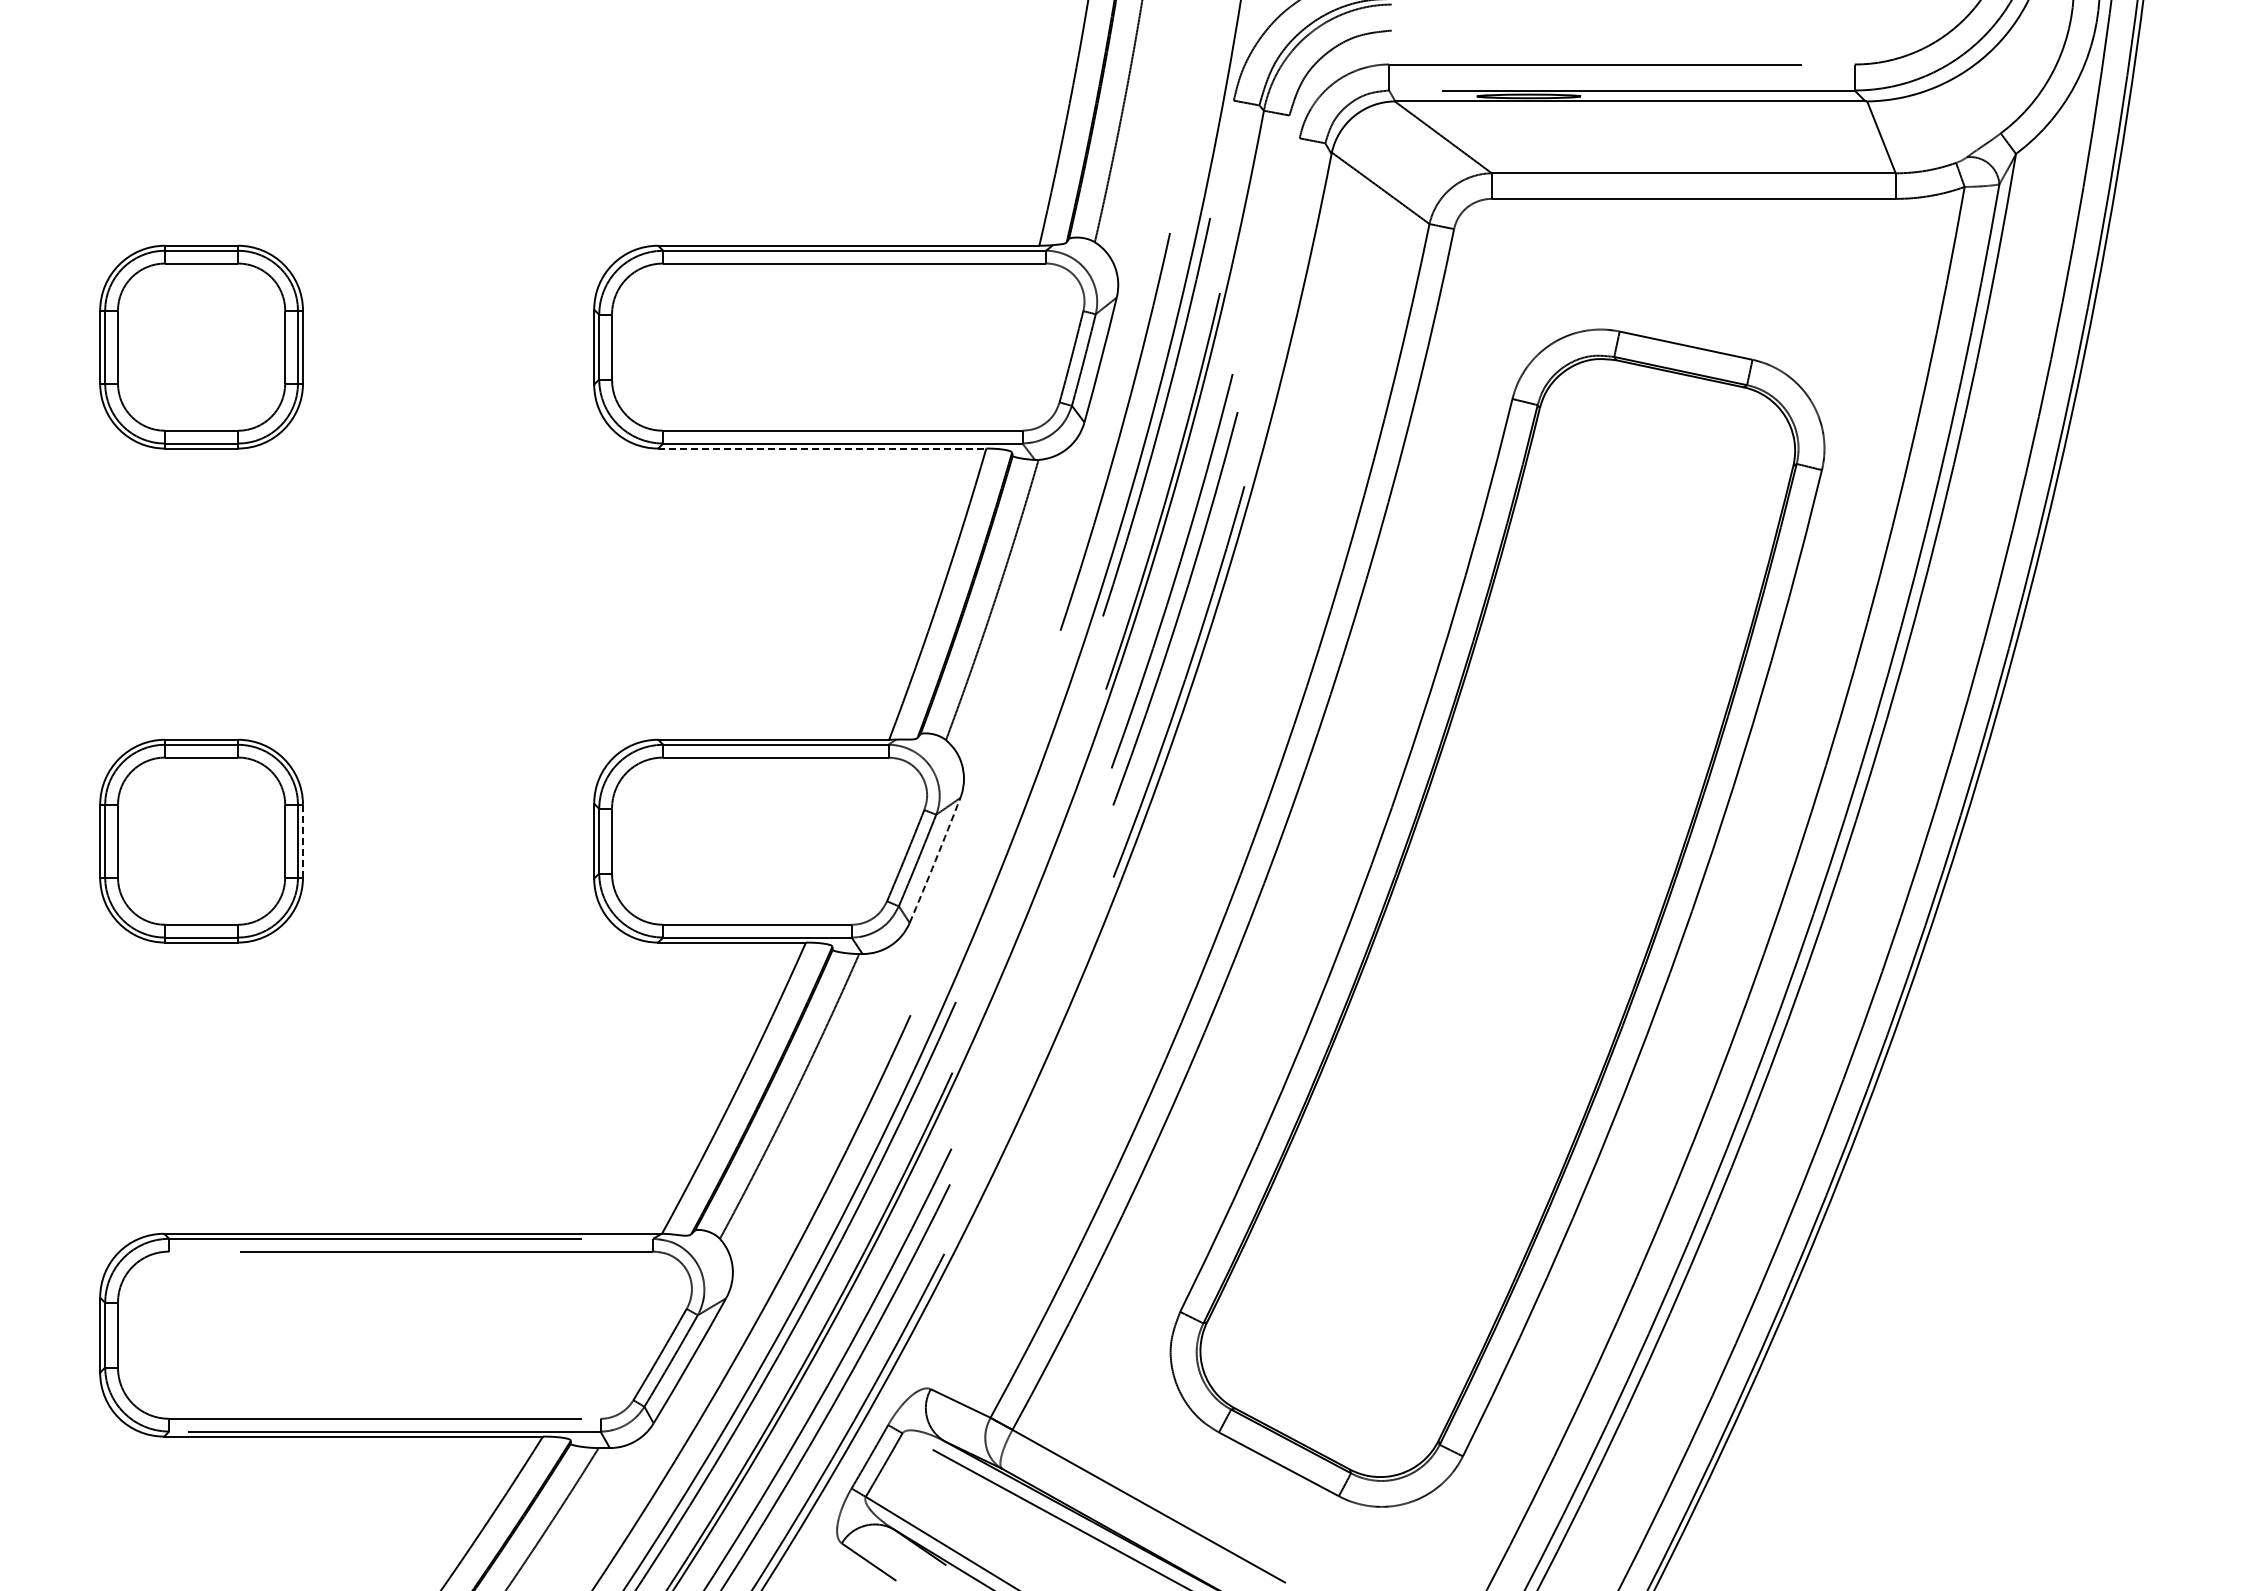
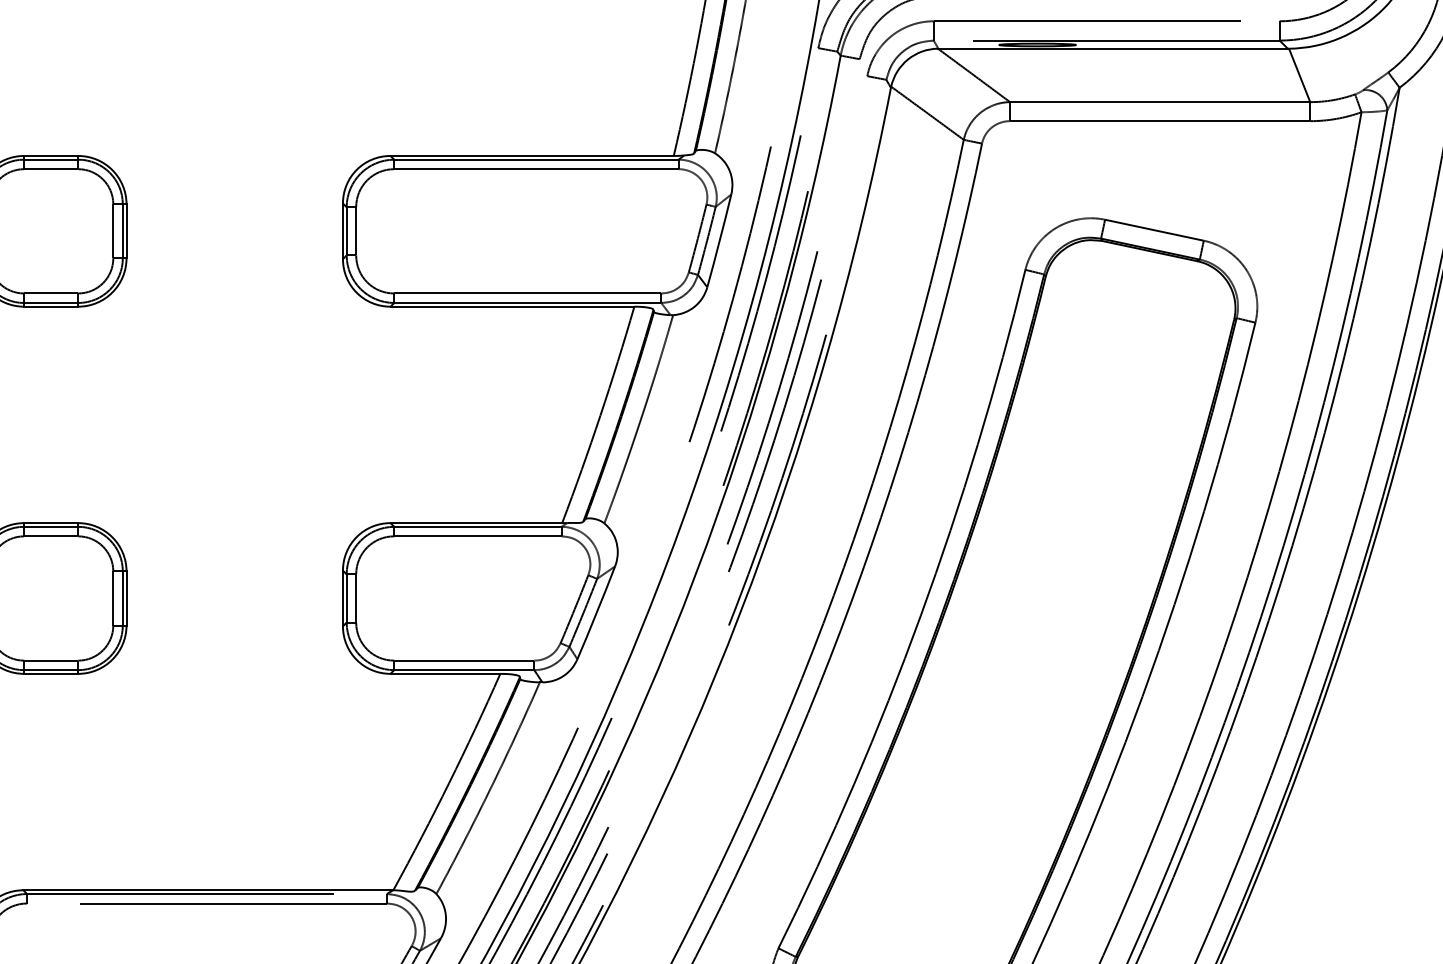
line: (822, 448) -> (512, 306), dashed -> solid
line: (303, 840) -> (126, 597), dashed -> solid
arc: (935, 860) -> (596, 612), dashed -> solid

